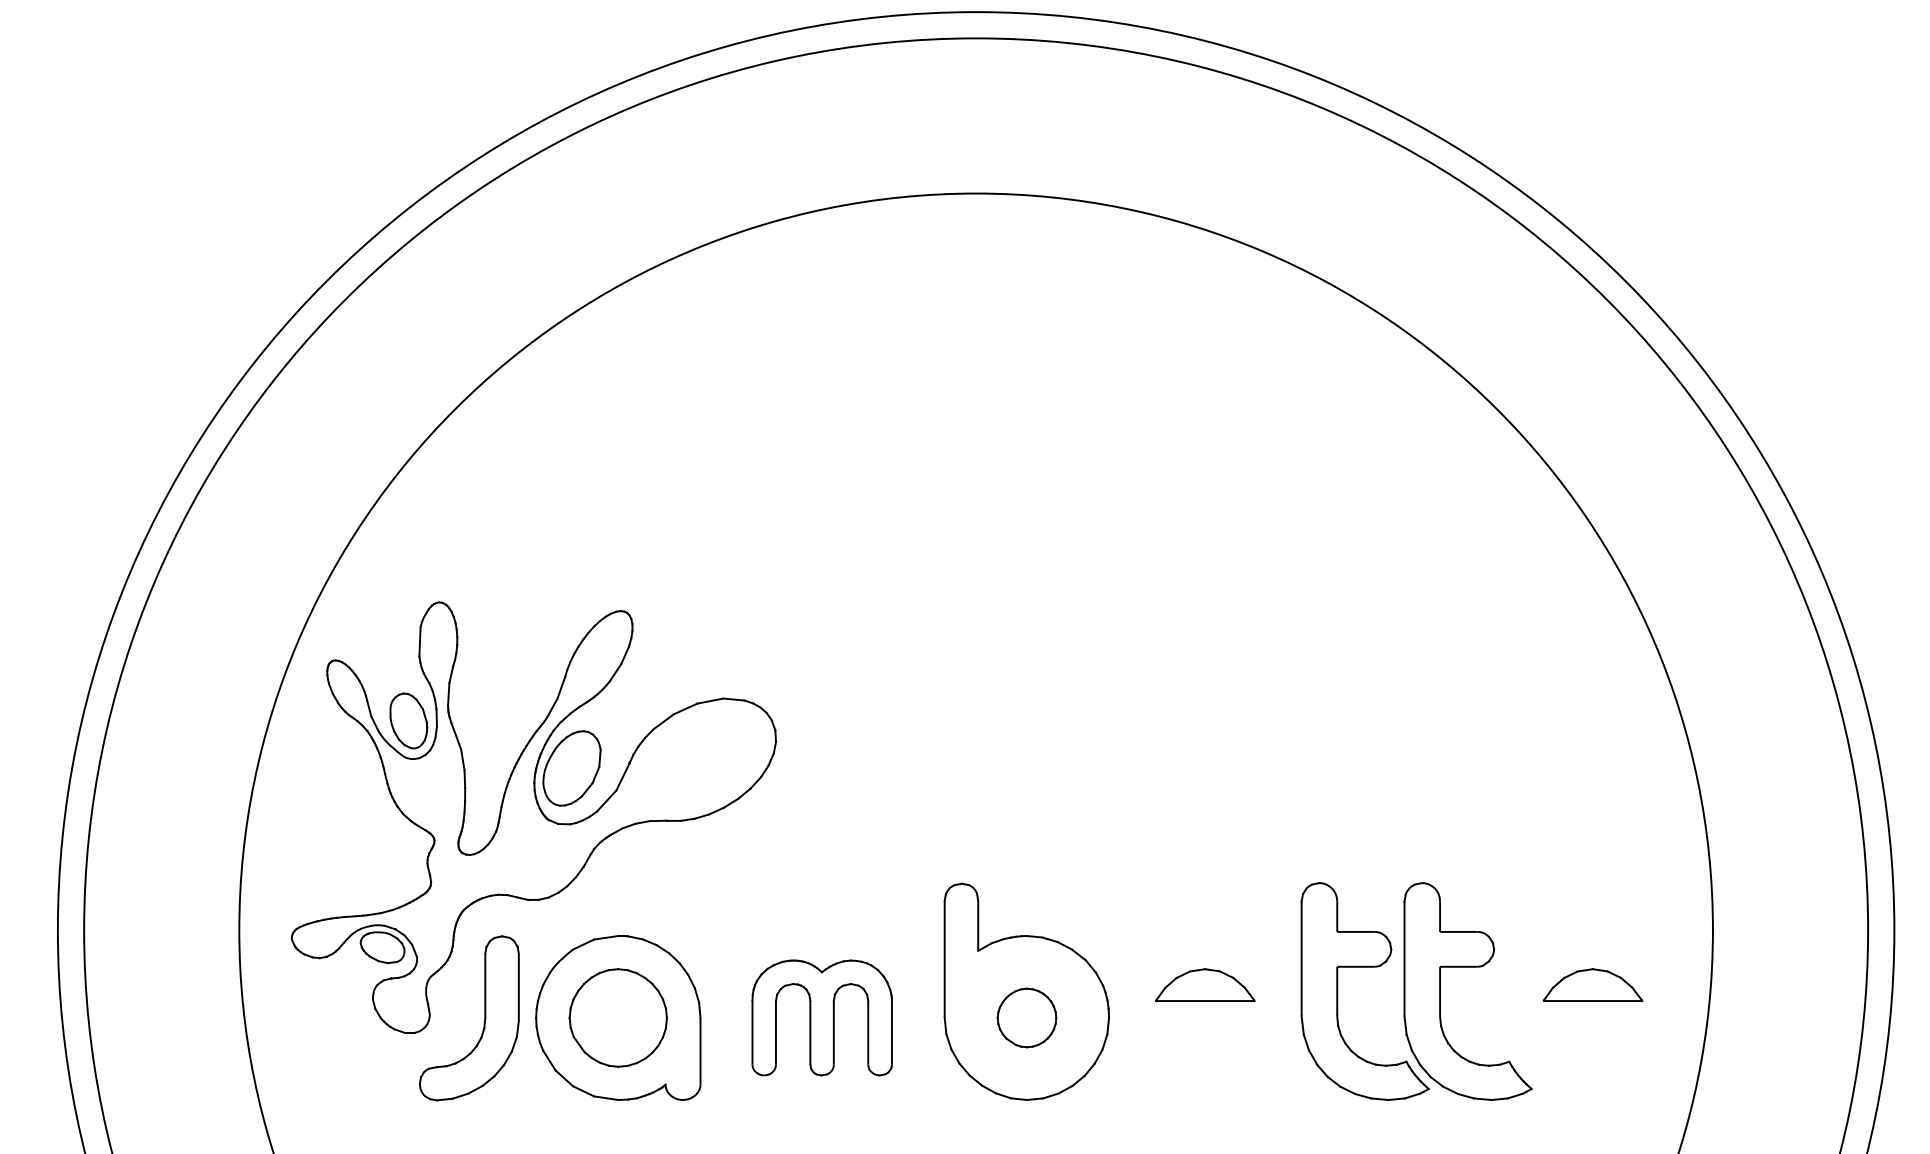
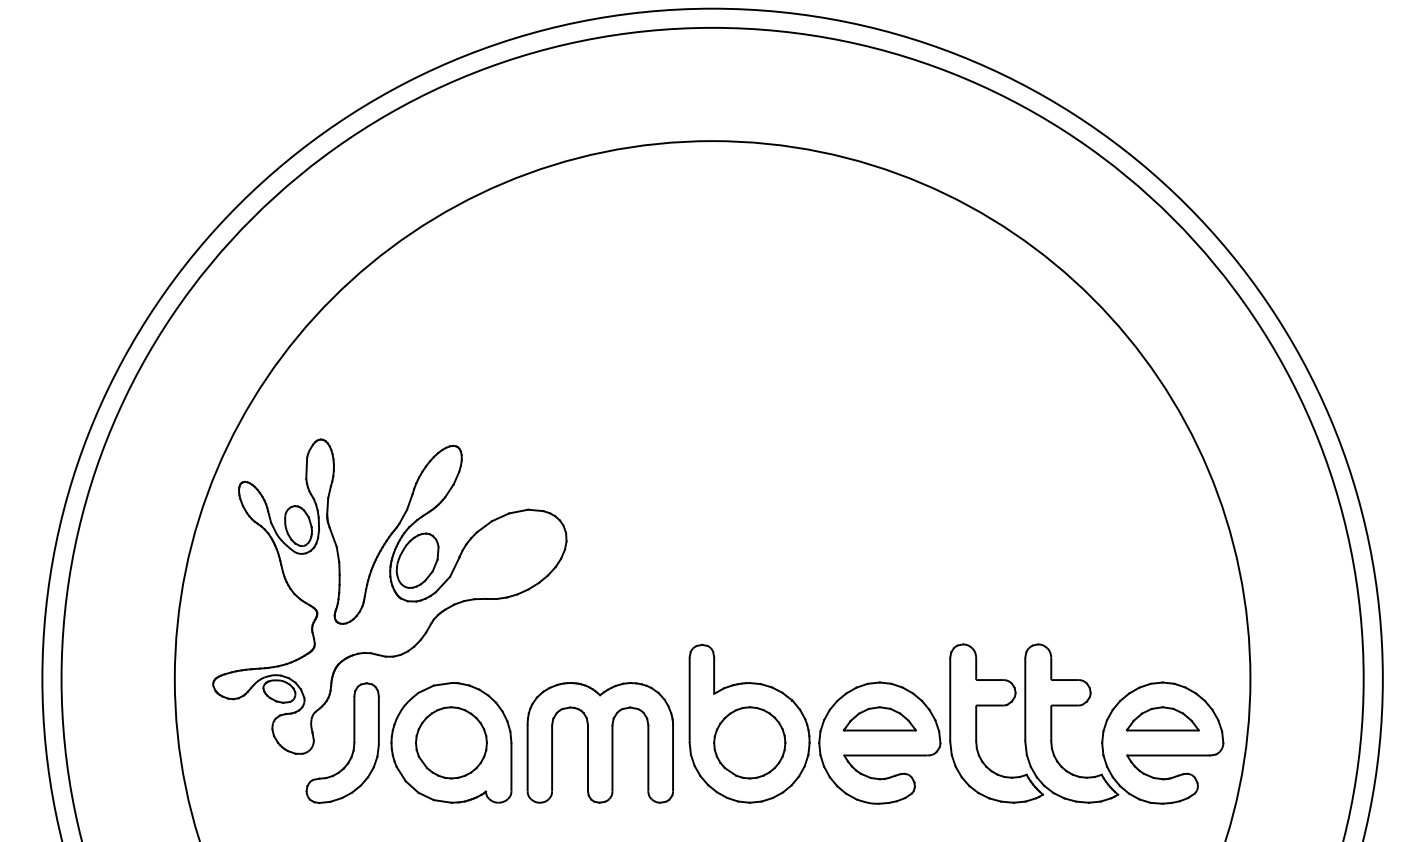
part: (821, 1017) -> (599, 742), size x1.43
part: (1026, 1017) -> (749, 742), size x1.67
part: (1205, 1018) -> (880, 743), added
part: (1592, 1018) -> (1162, 743), added

